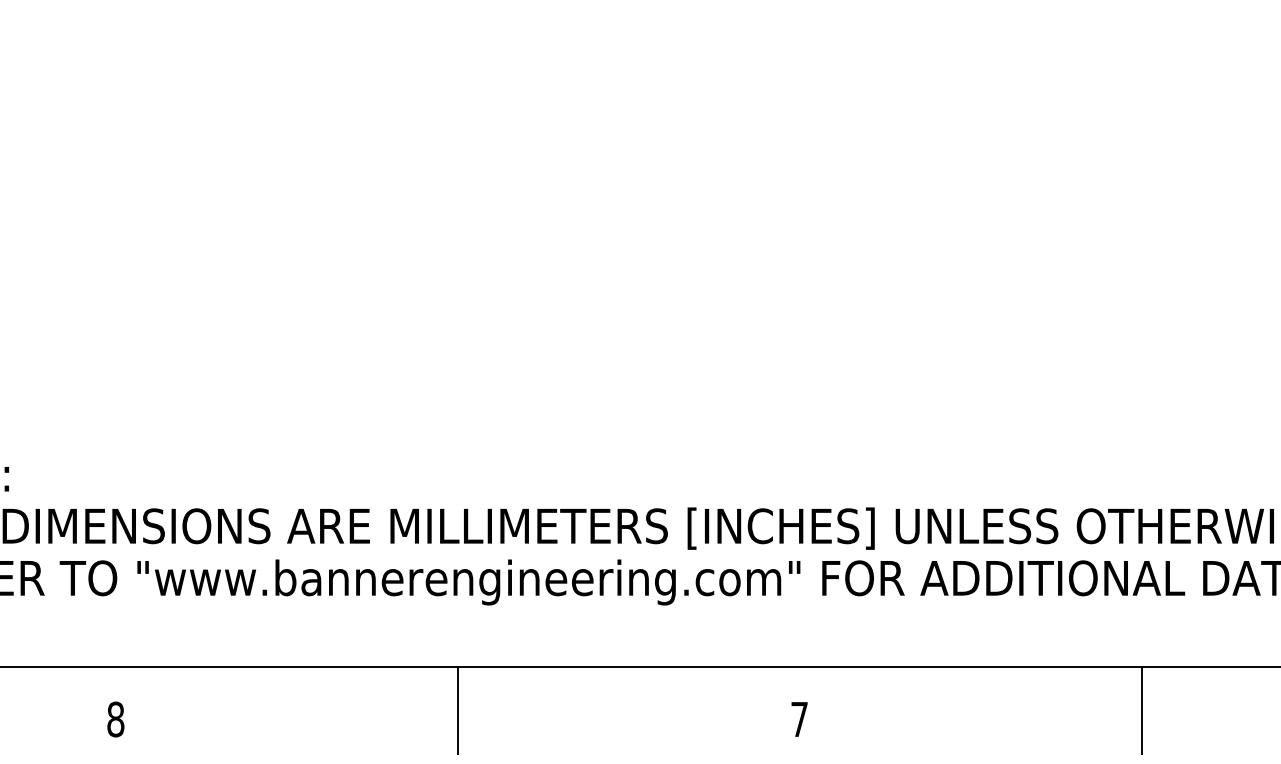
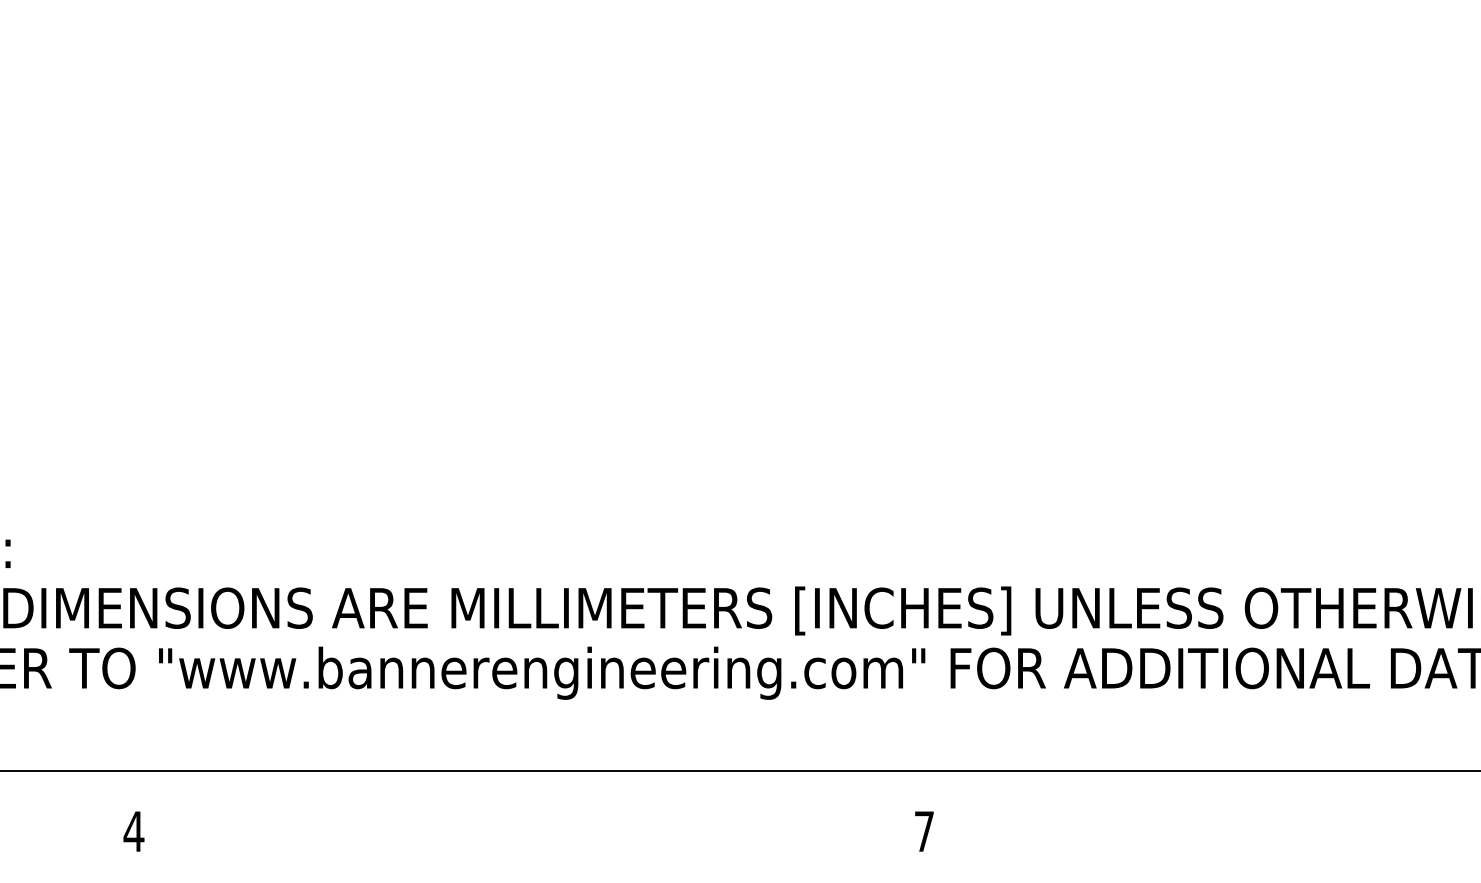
line: (457, 710) -> (528, 821), removed
line: (1141, 710) -> (1319, 821), removed
text: (115, 719) -> (133, 831), 8 -> 4

